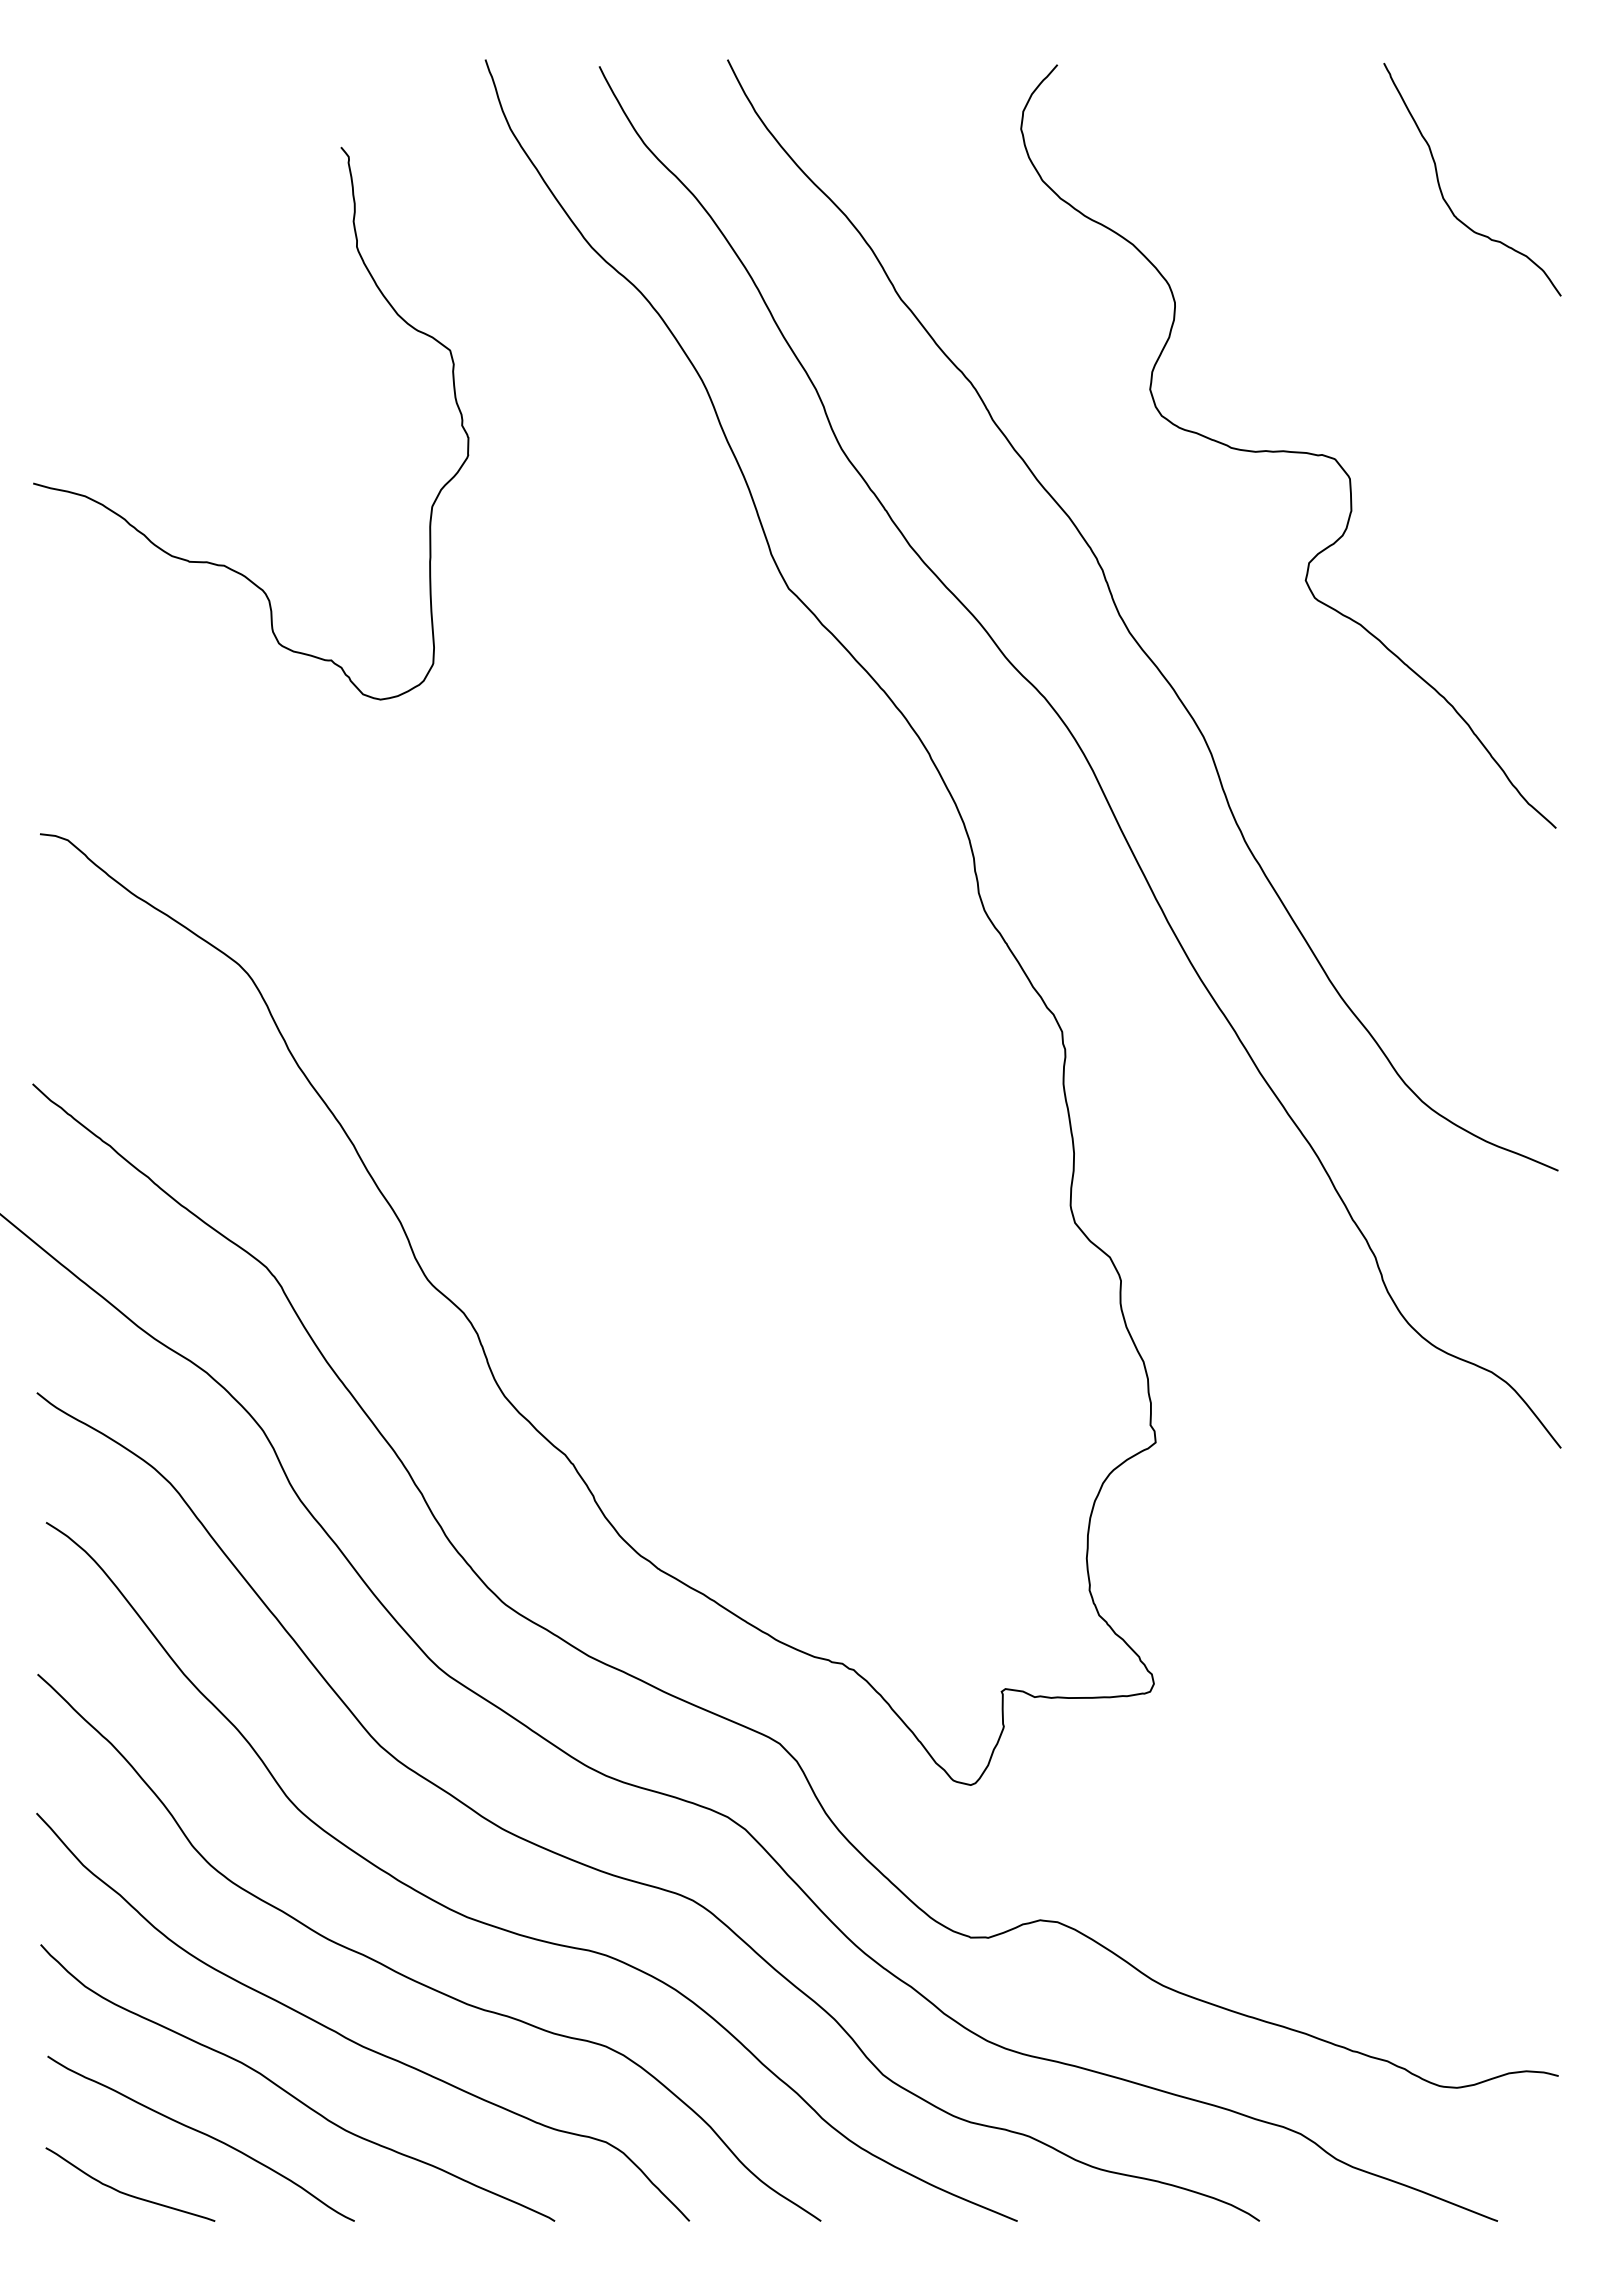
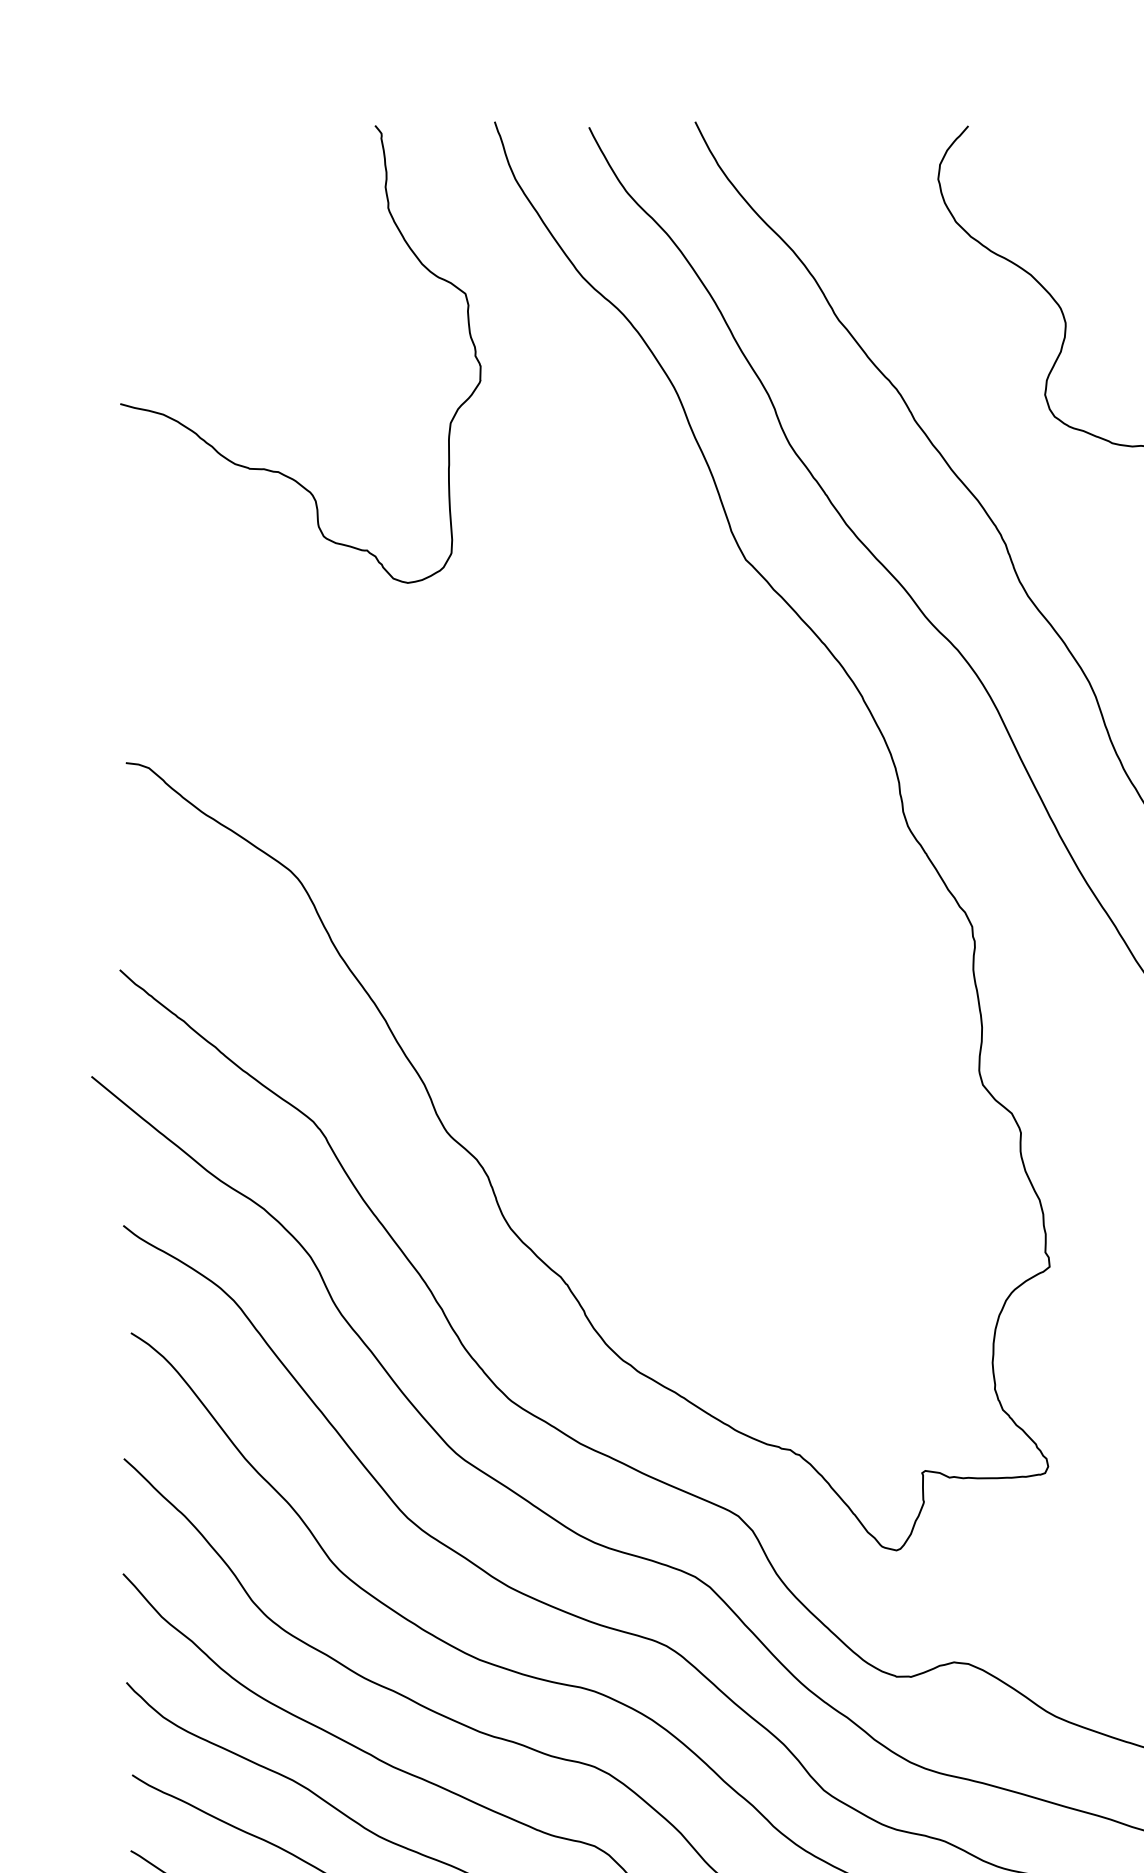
curve: (224, 564) -> (278, 471), moved

